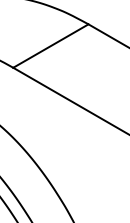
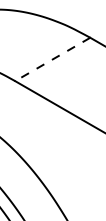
line: (50, 46) -> (52, 59), solid -> dashed

